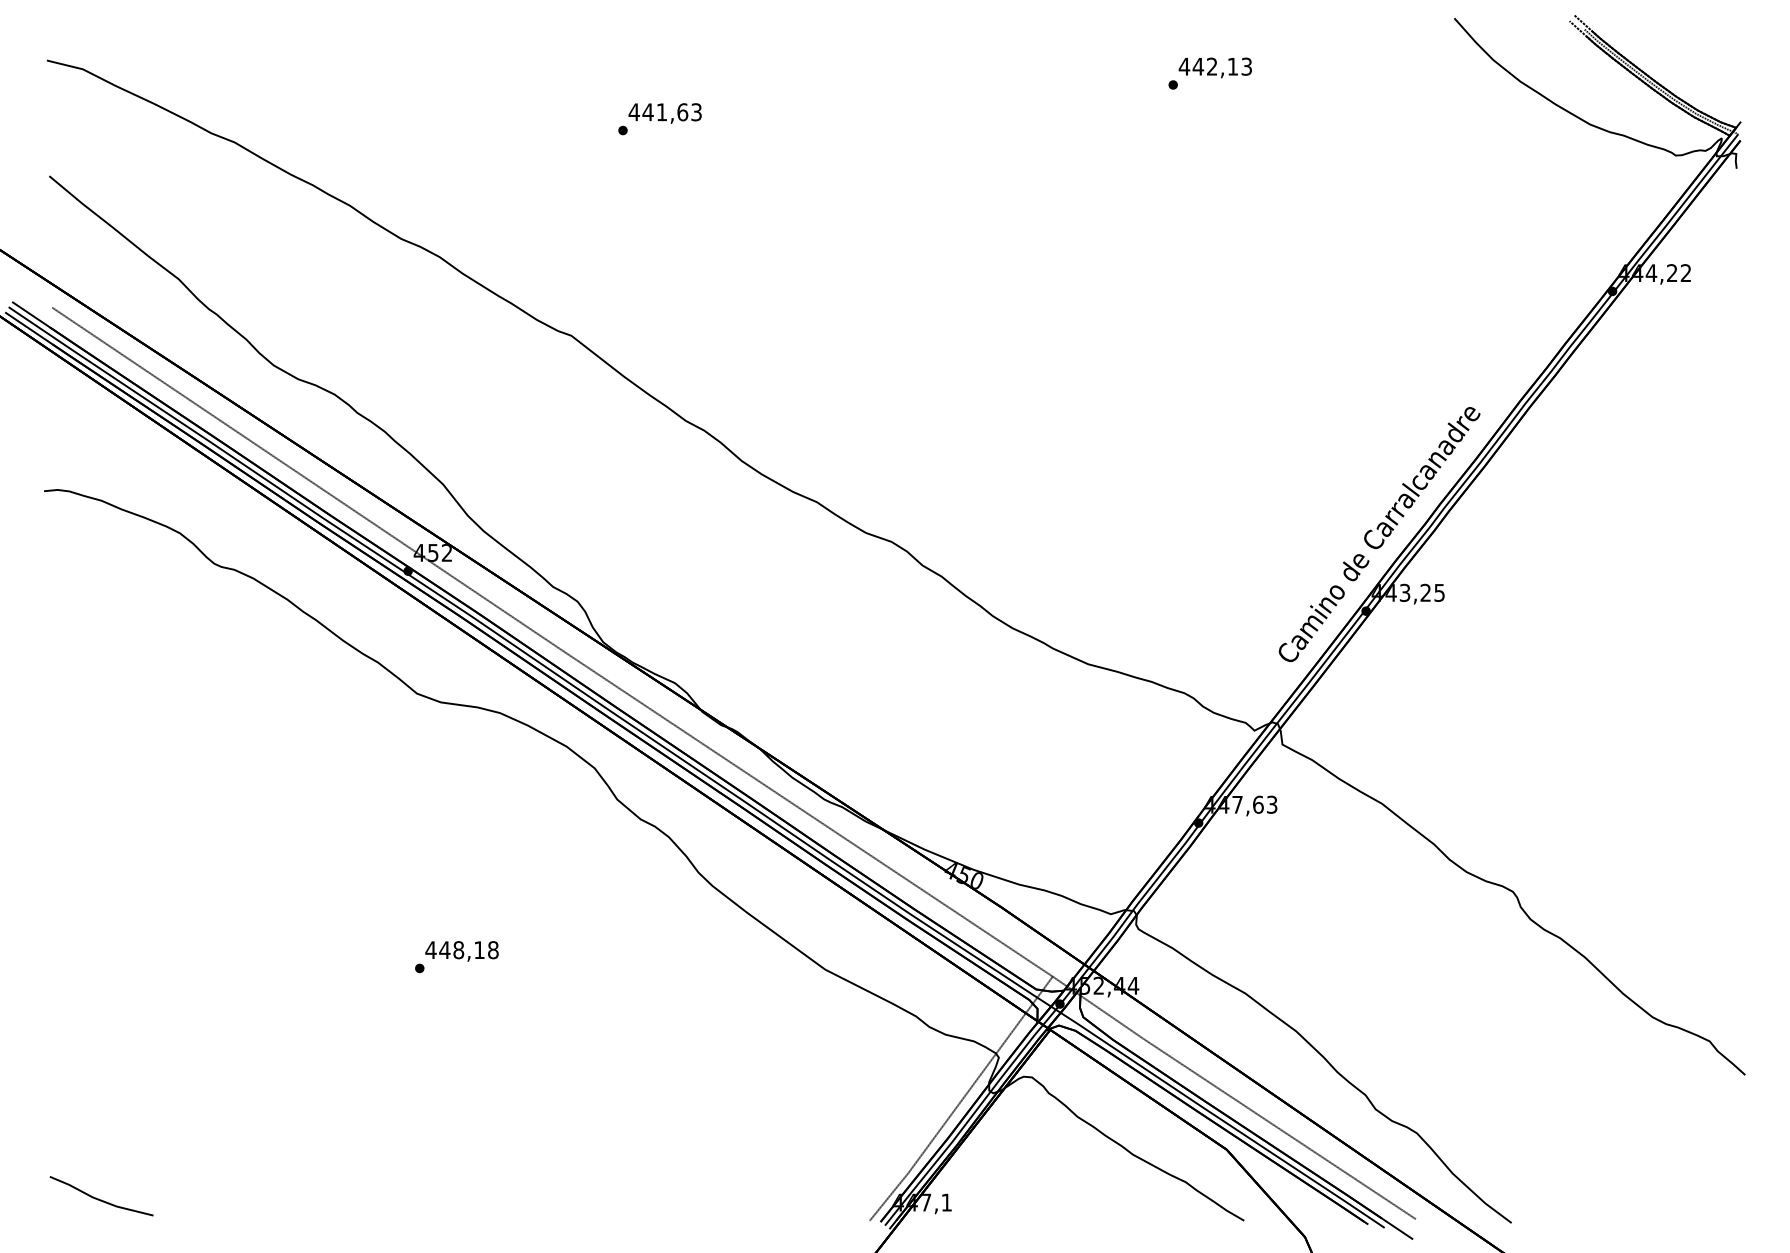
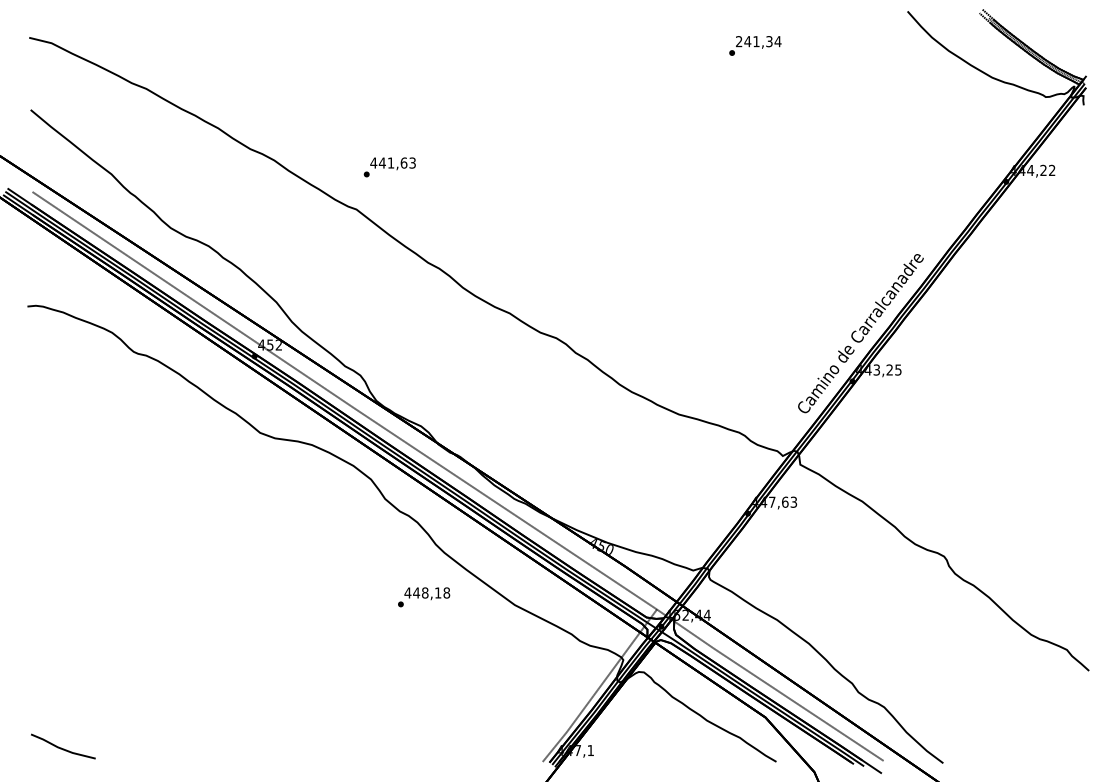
text: (1215, 66) -> (758, 41), 442,13 -> 241,34
text: (659, 119) -> (389, 167), moved
text: (457, 957) -> (424, 597), moved

